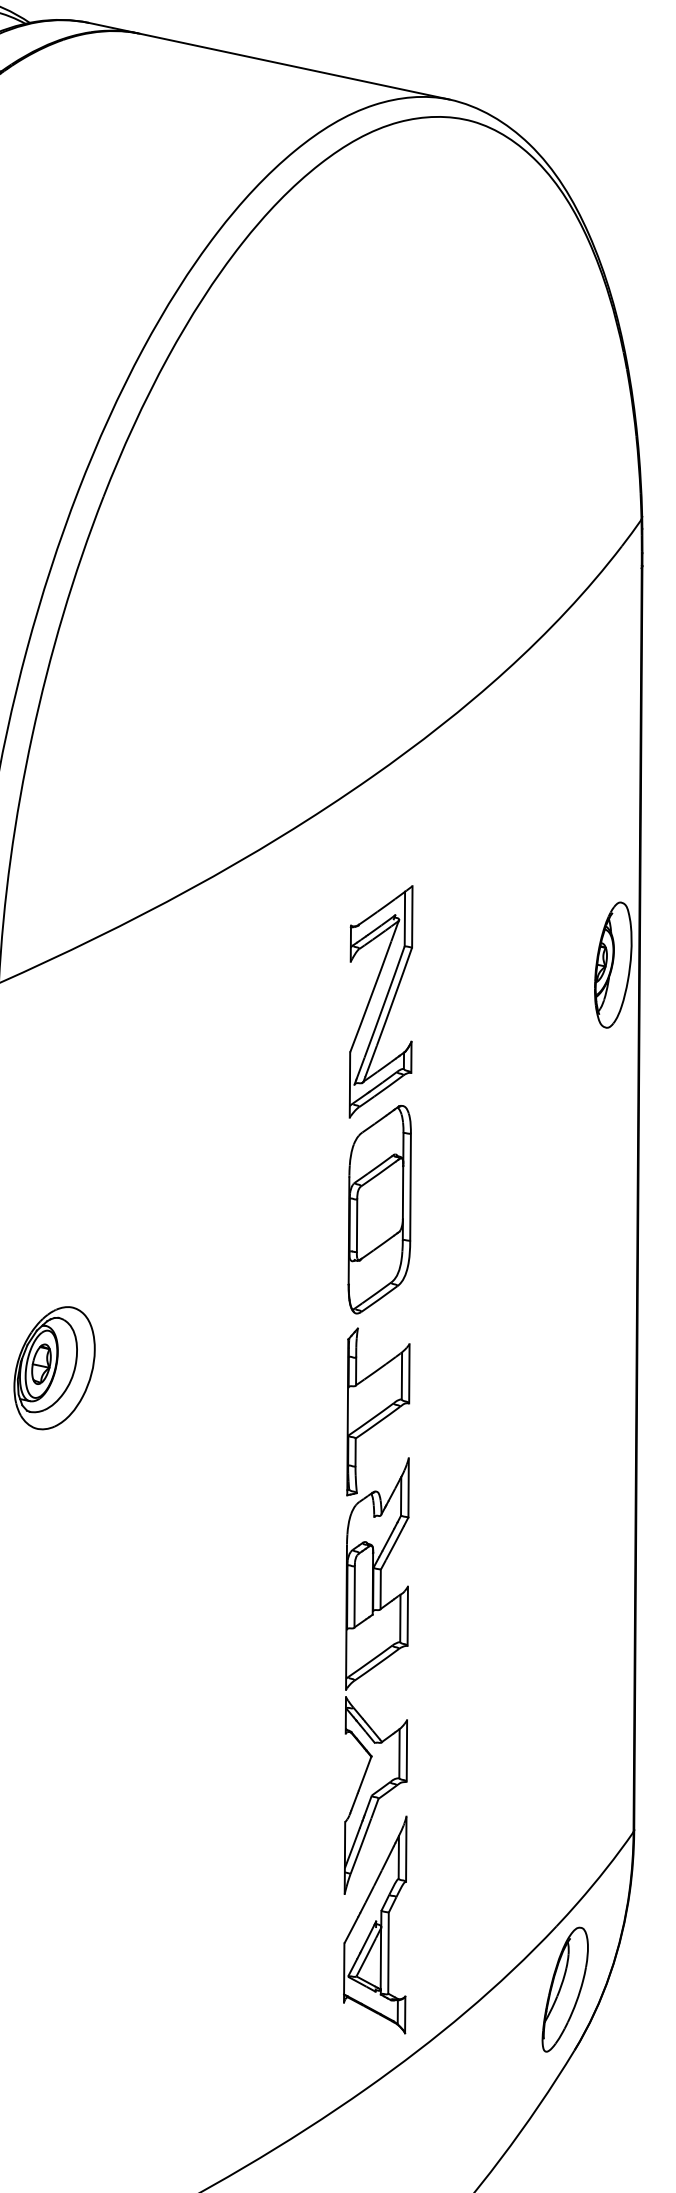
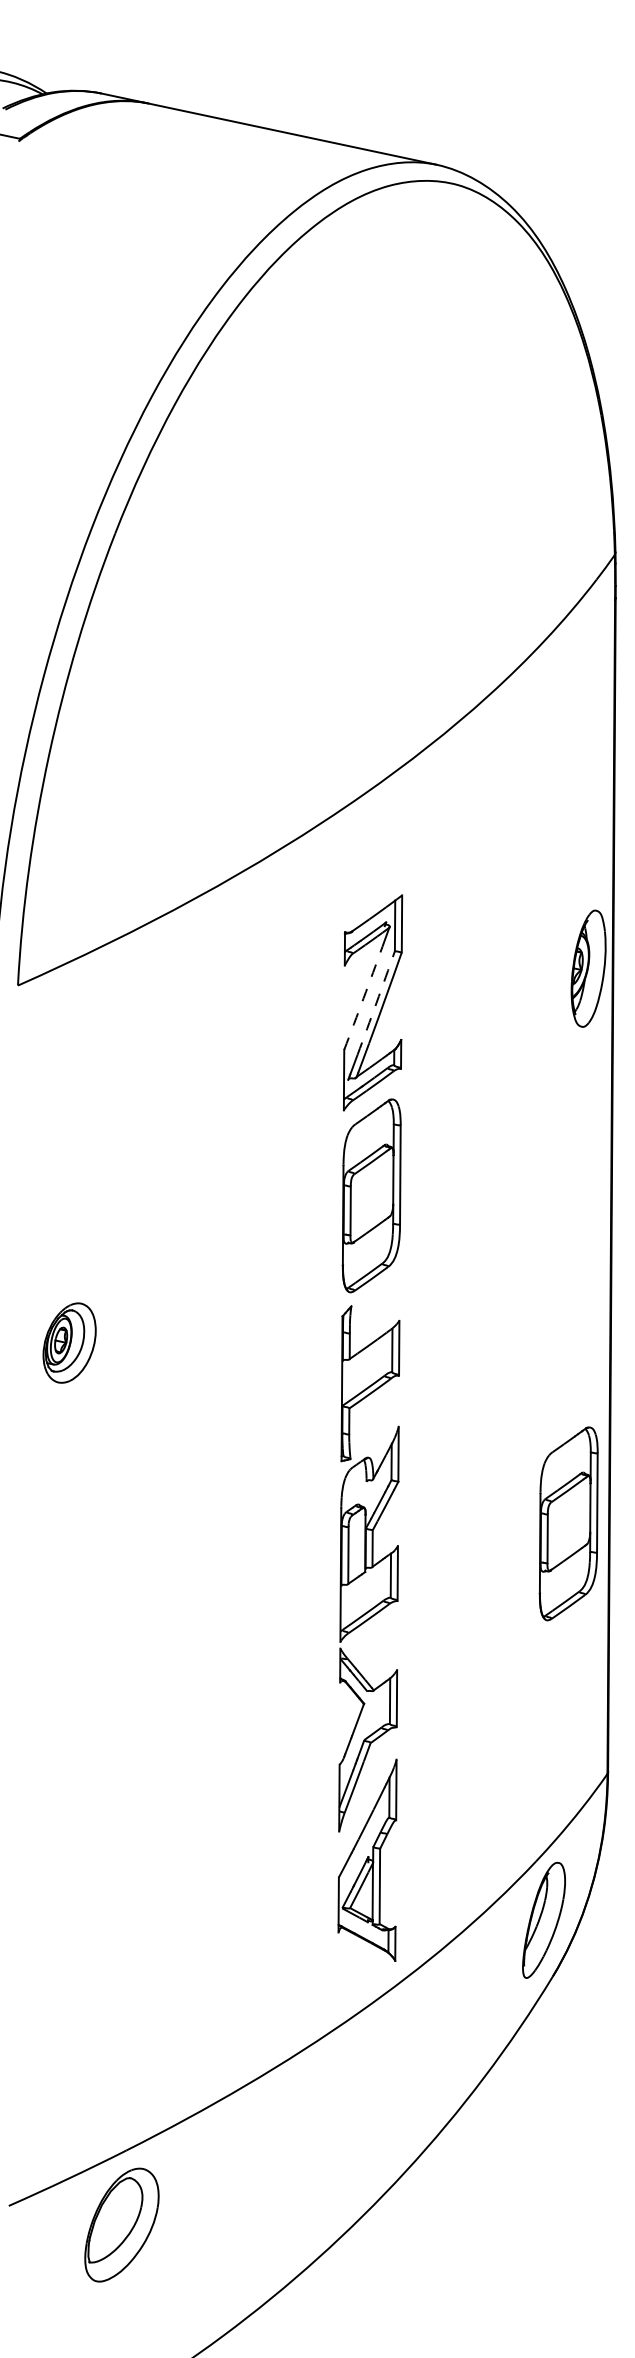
arc: (370, 997) -> (363, 998), solid -> dashed
arc: (384, 1002) -> (376, 1003), solid -> dashed
part: (54, 1367) -> (69, 1342), size x0.7
part: (591, 1562) -> (568, 1523), added

